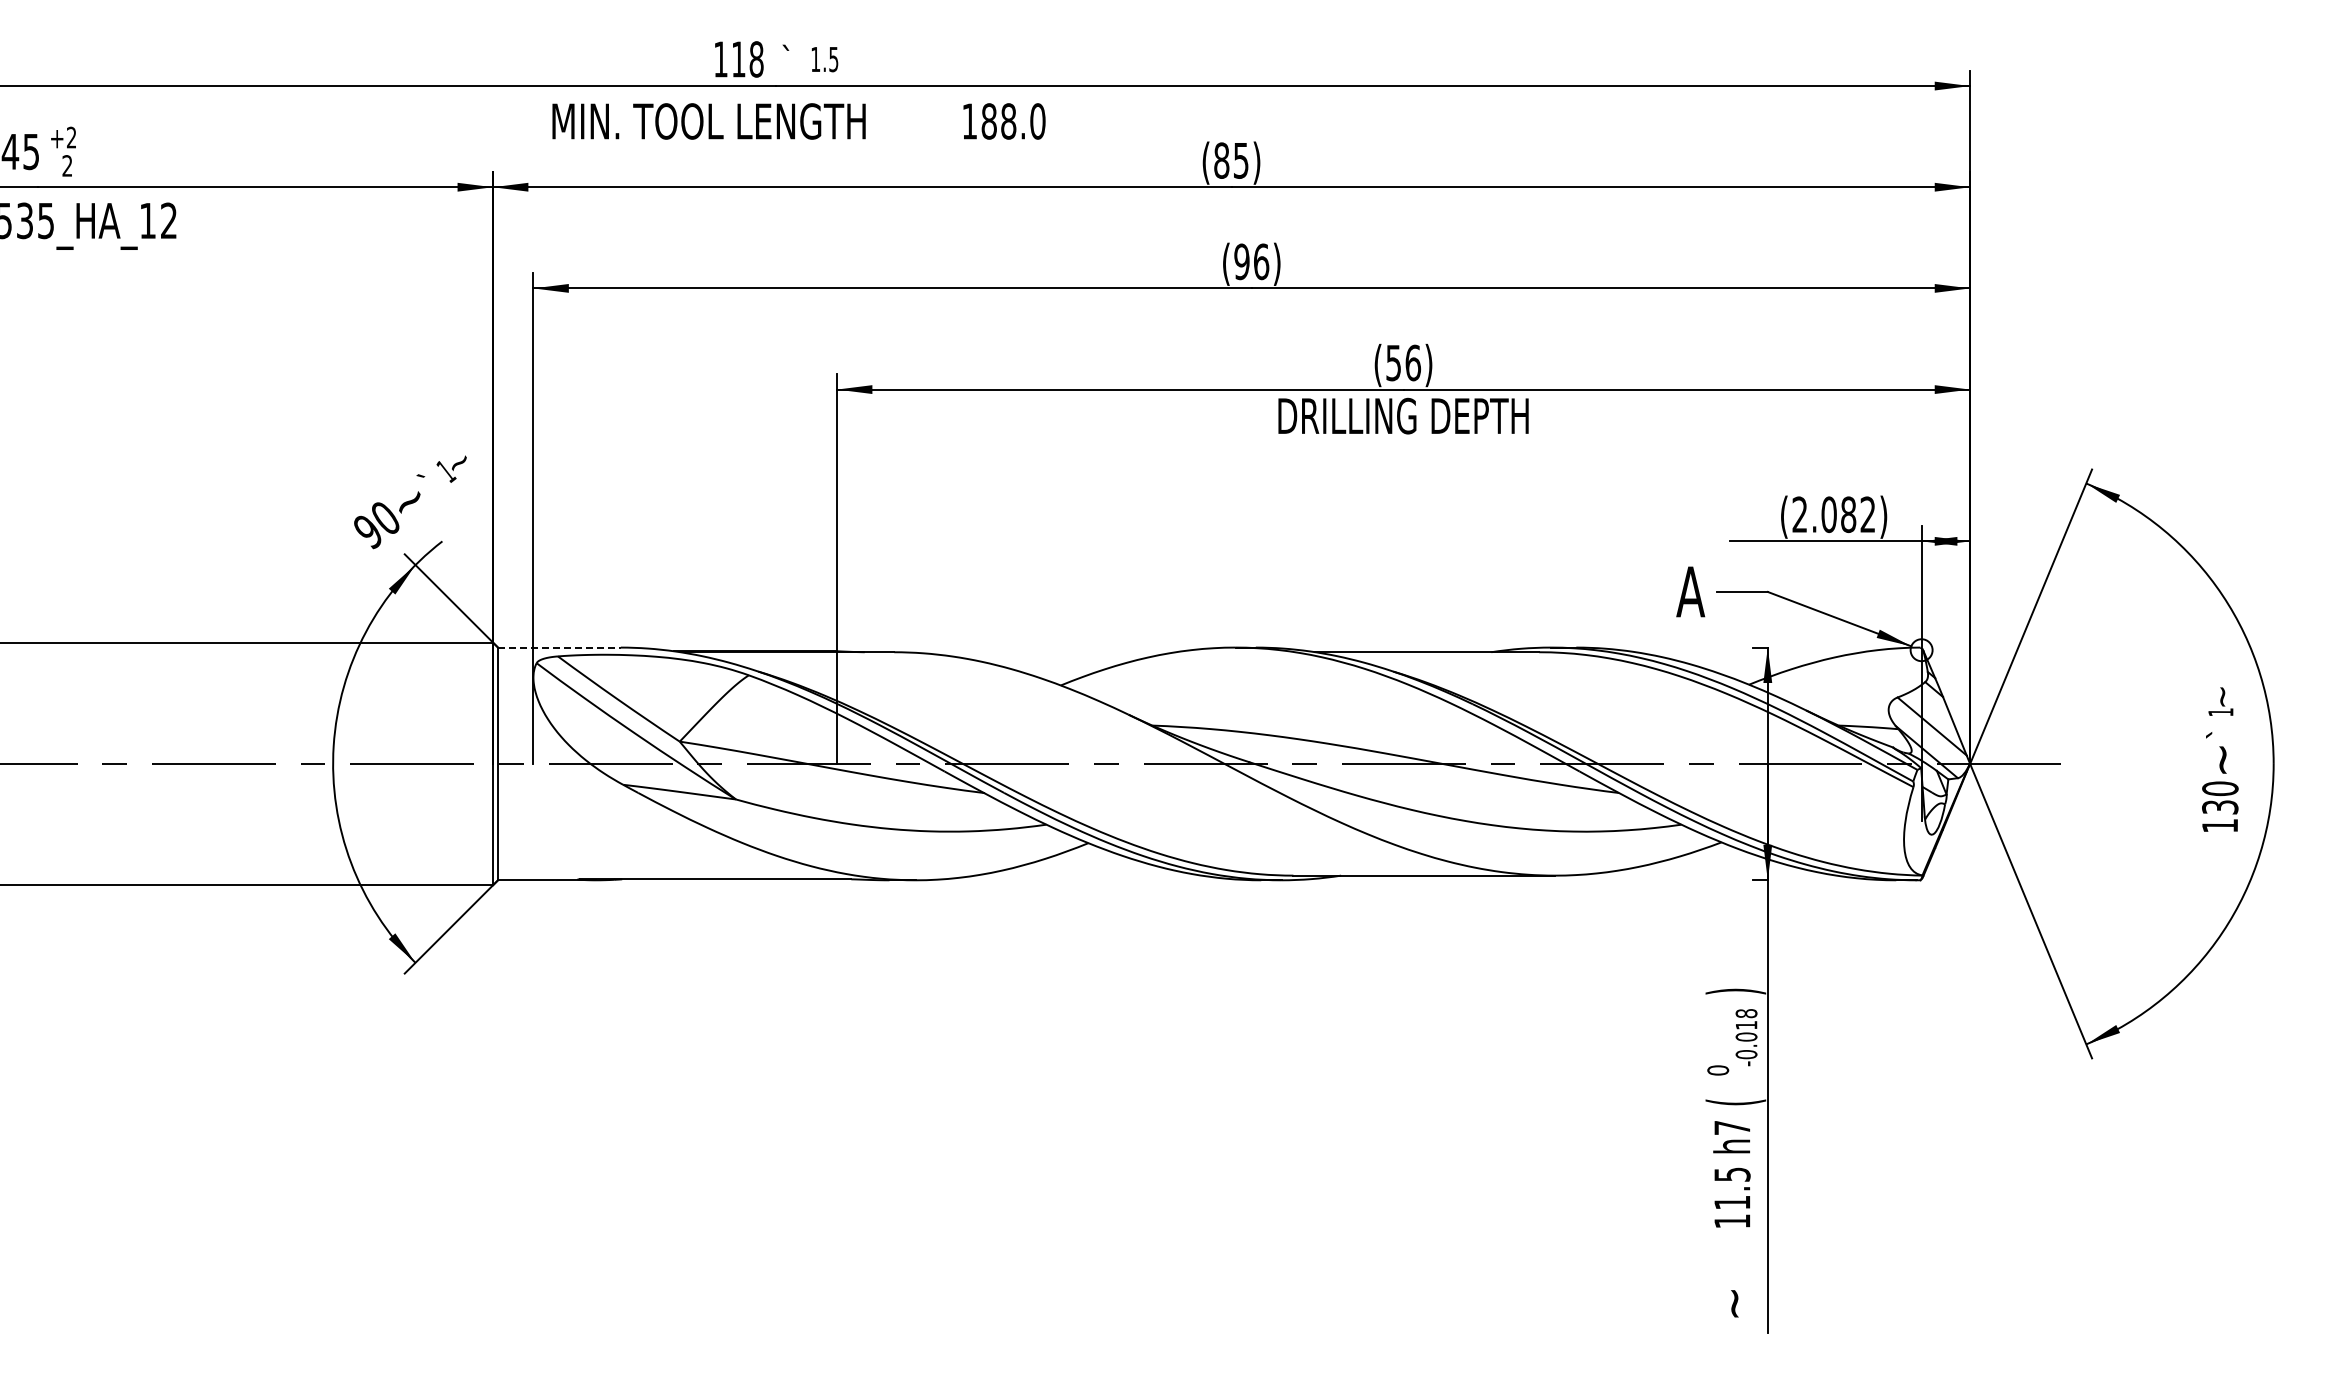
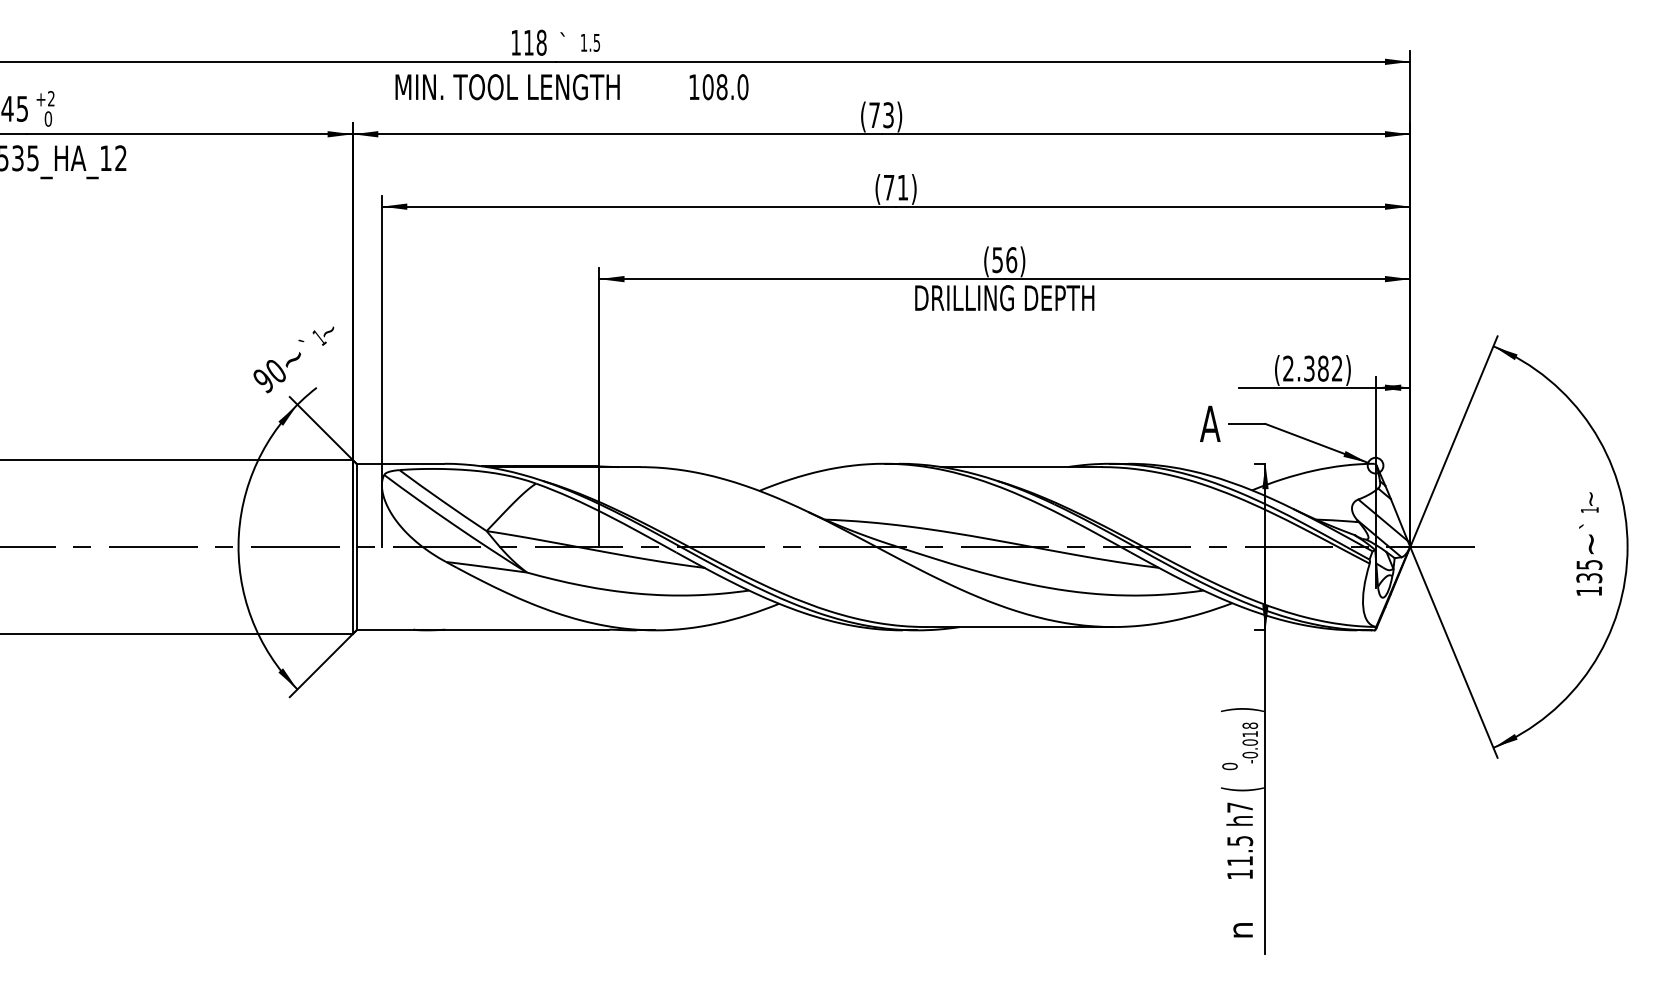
text: (988, 121) -> (707, 87), 188.0 -> 108.0
text: (1231, 160) -> (881, 115), (85) -> (73)
text: (67, 165) -> (48, 118), 2 -> 0
text: (1251, 261) -> (895, 187), (96) -> (71)
text: (1828, 514) -> (1308, 368), (2.082) -> (2.382)
line: (559, 647) -> (400, 463), dashed -> solid
text: (2220, 788) -> (1589, 564), 130 -> 135
text: (1736, 1303) -> (1243, 933), ~ -> n

